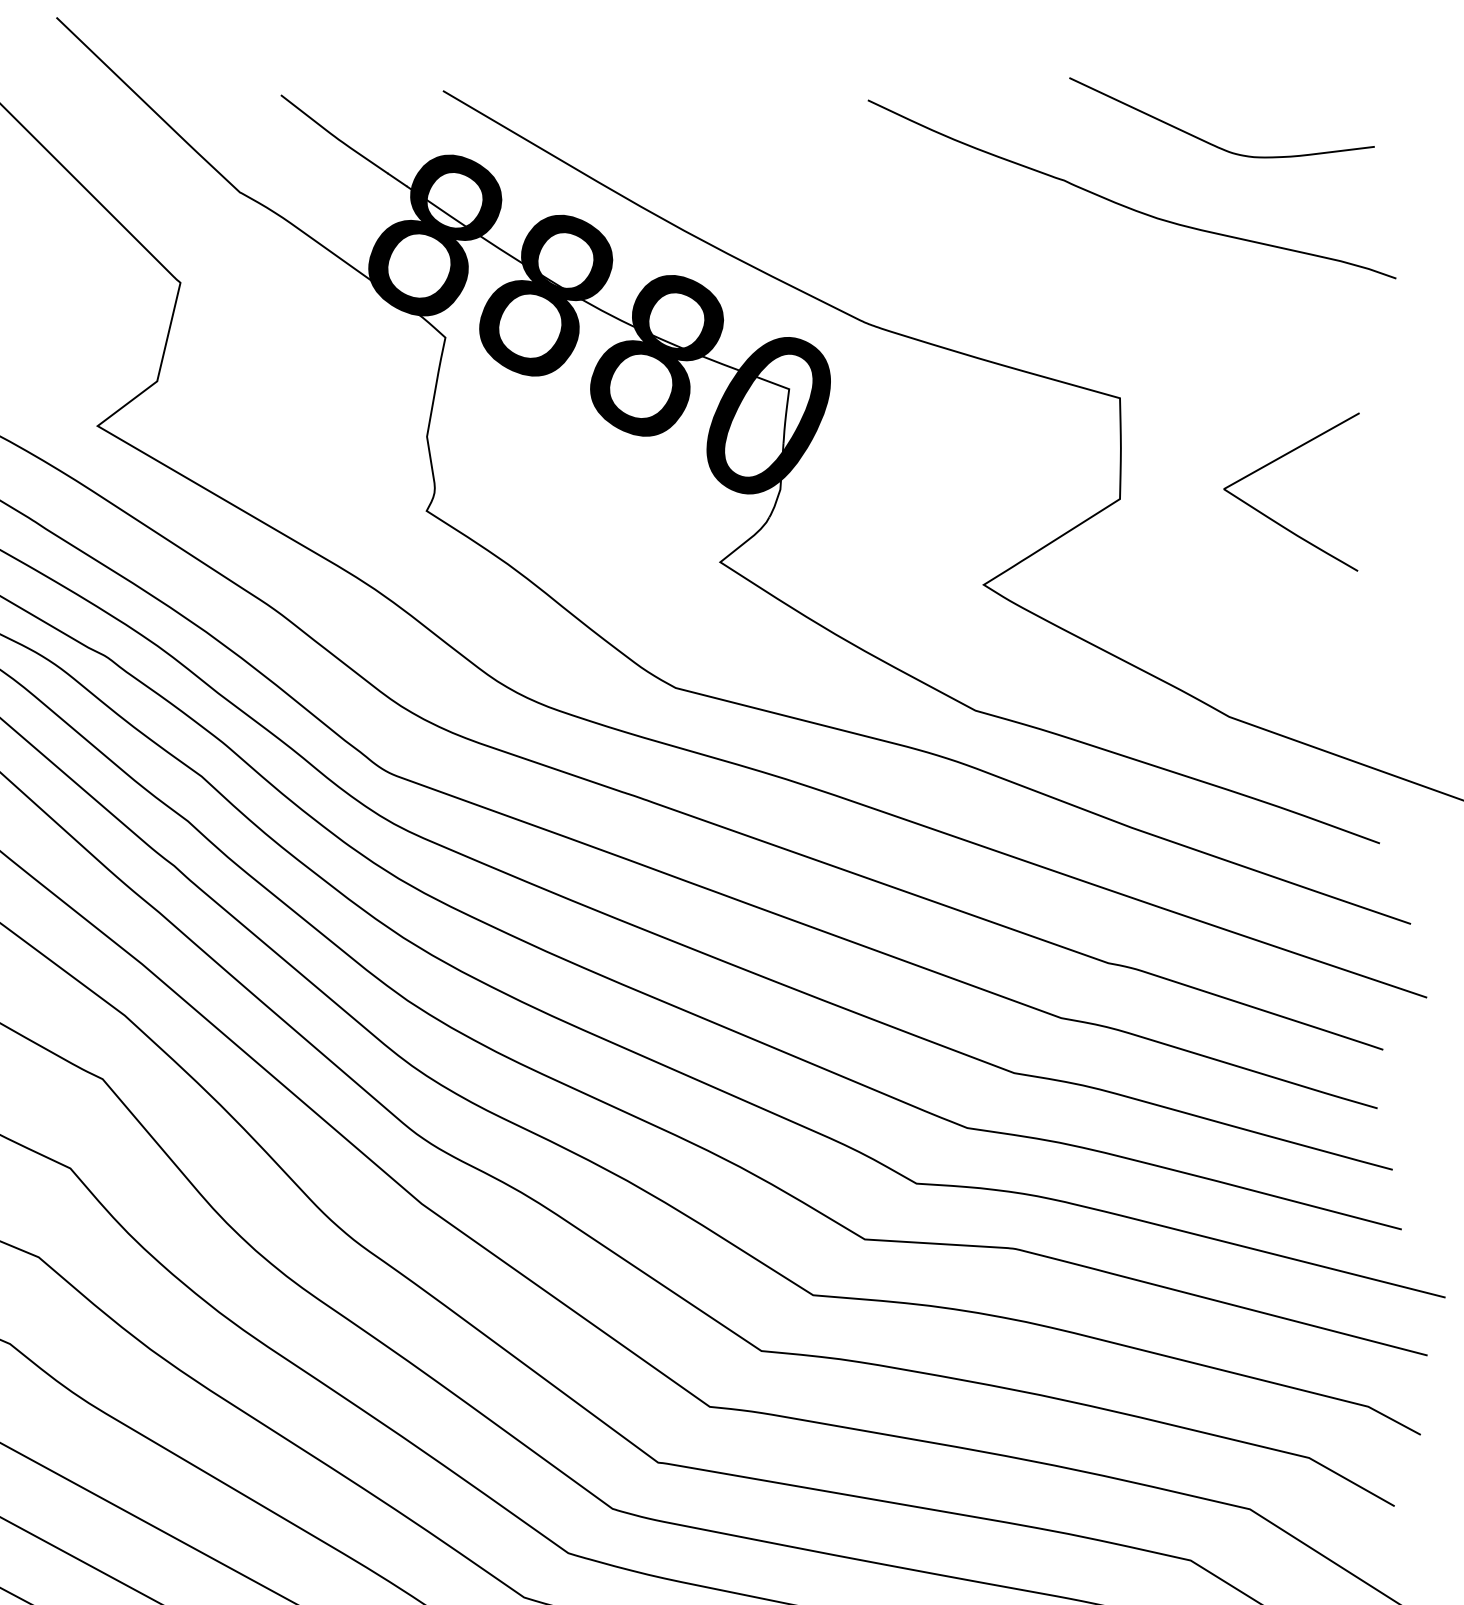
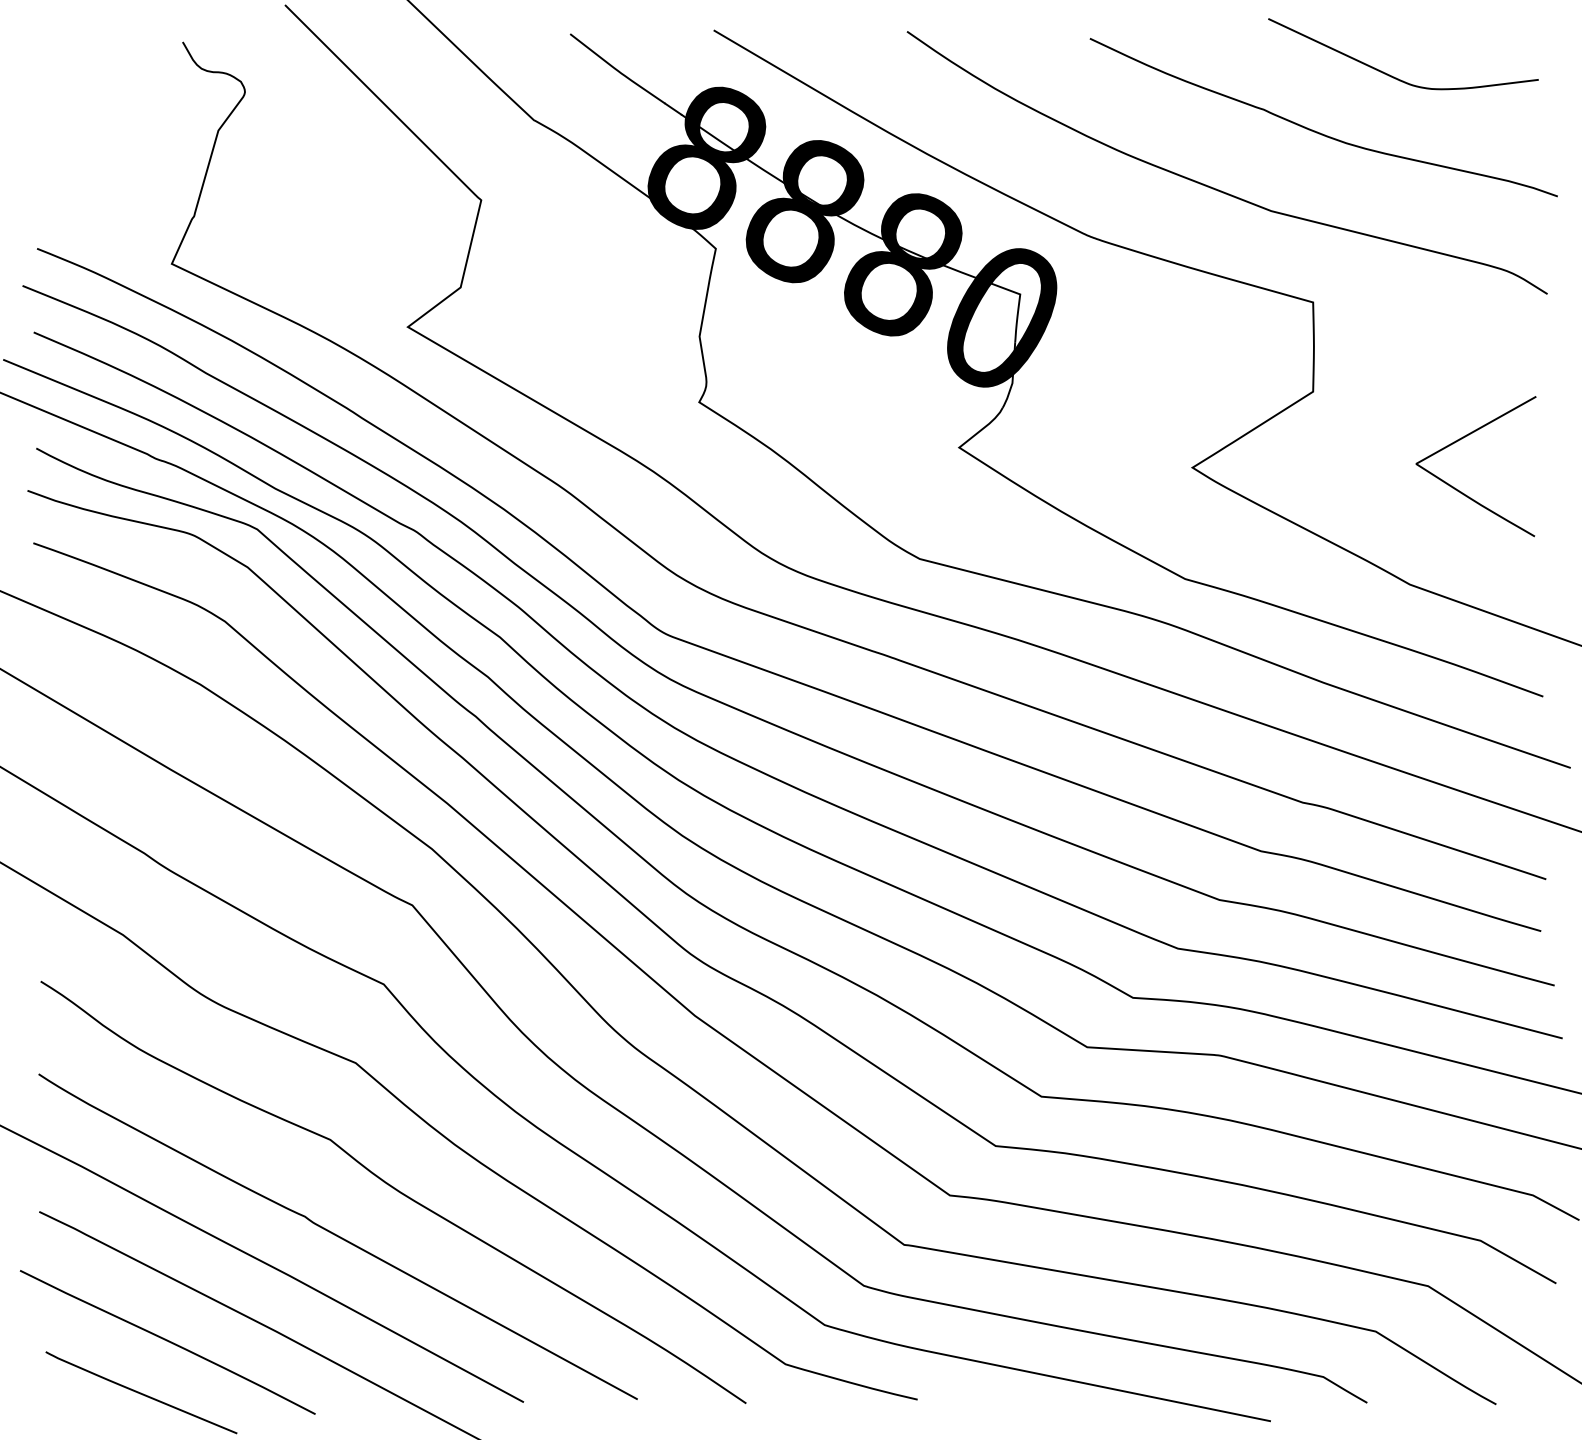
curve: (1010, 269) -> (1216, 188), added
curve: (1271, 518) -> (1458, 489), moved

